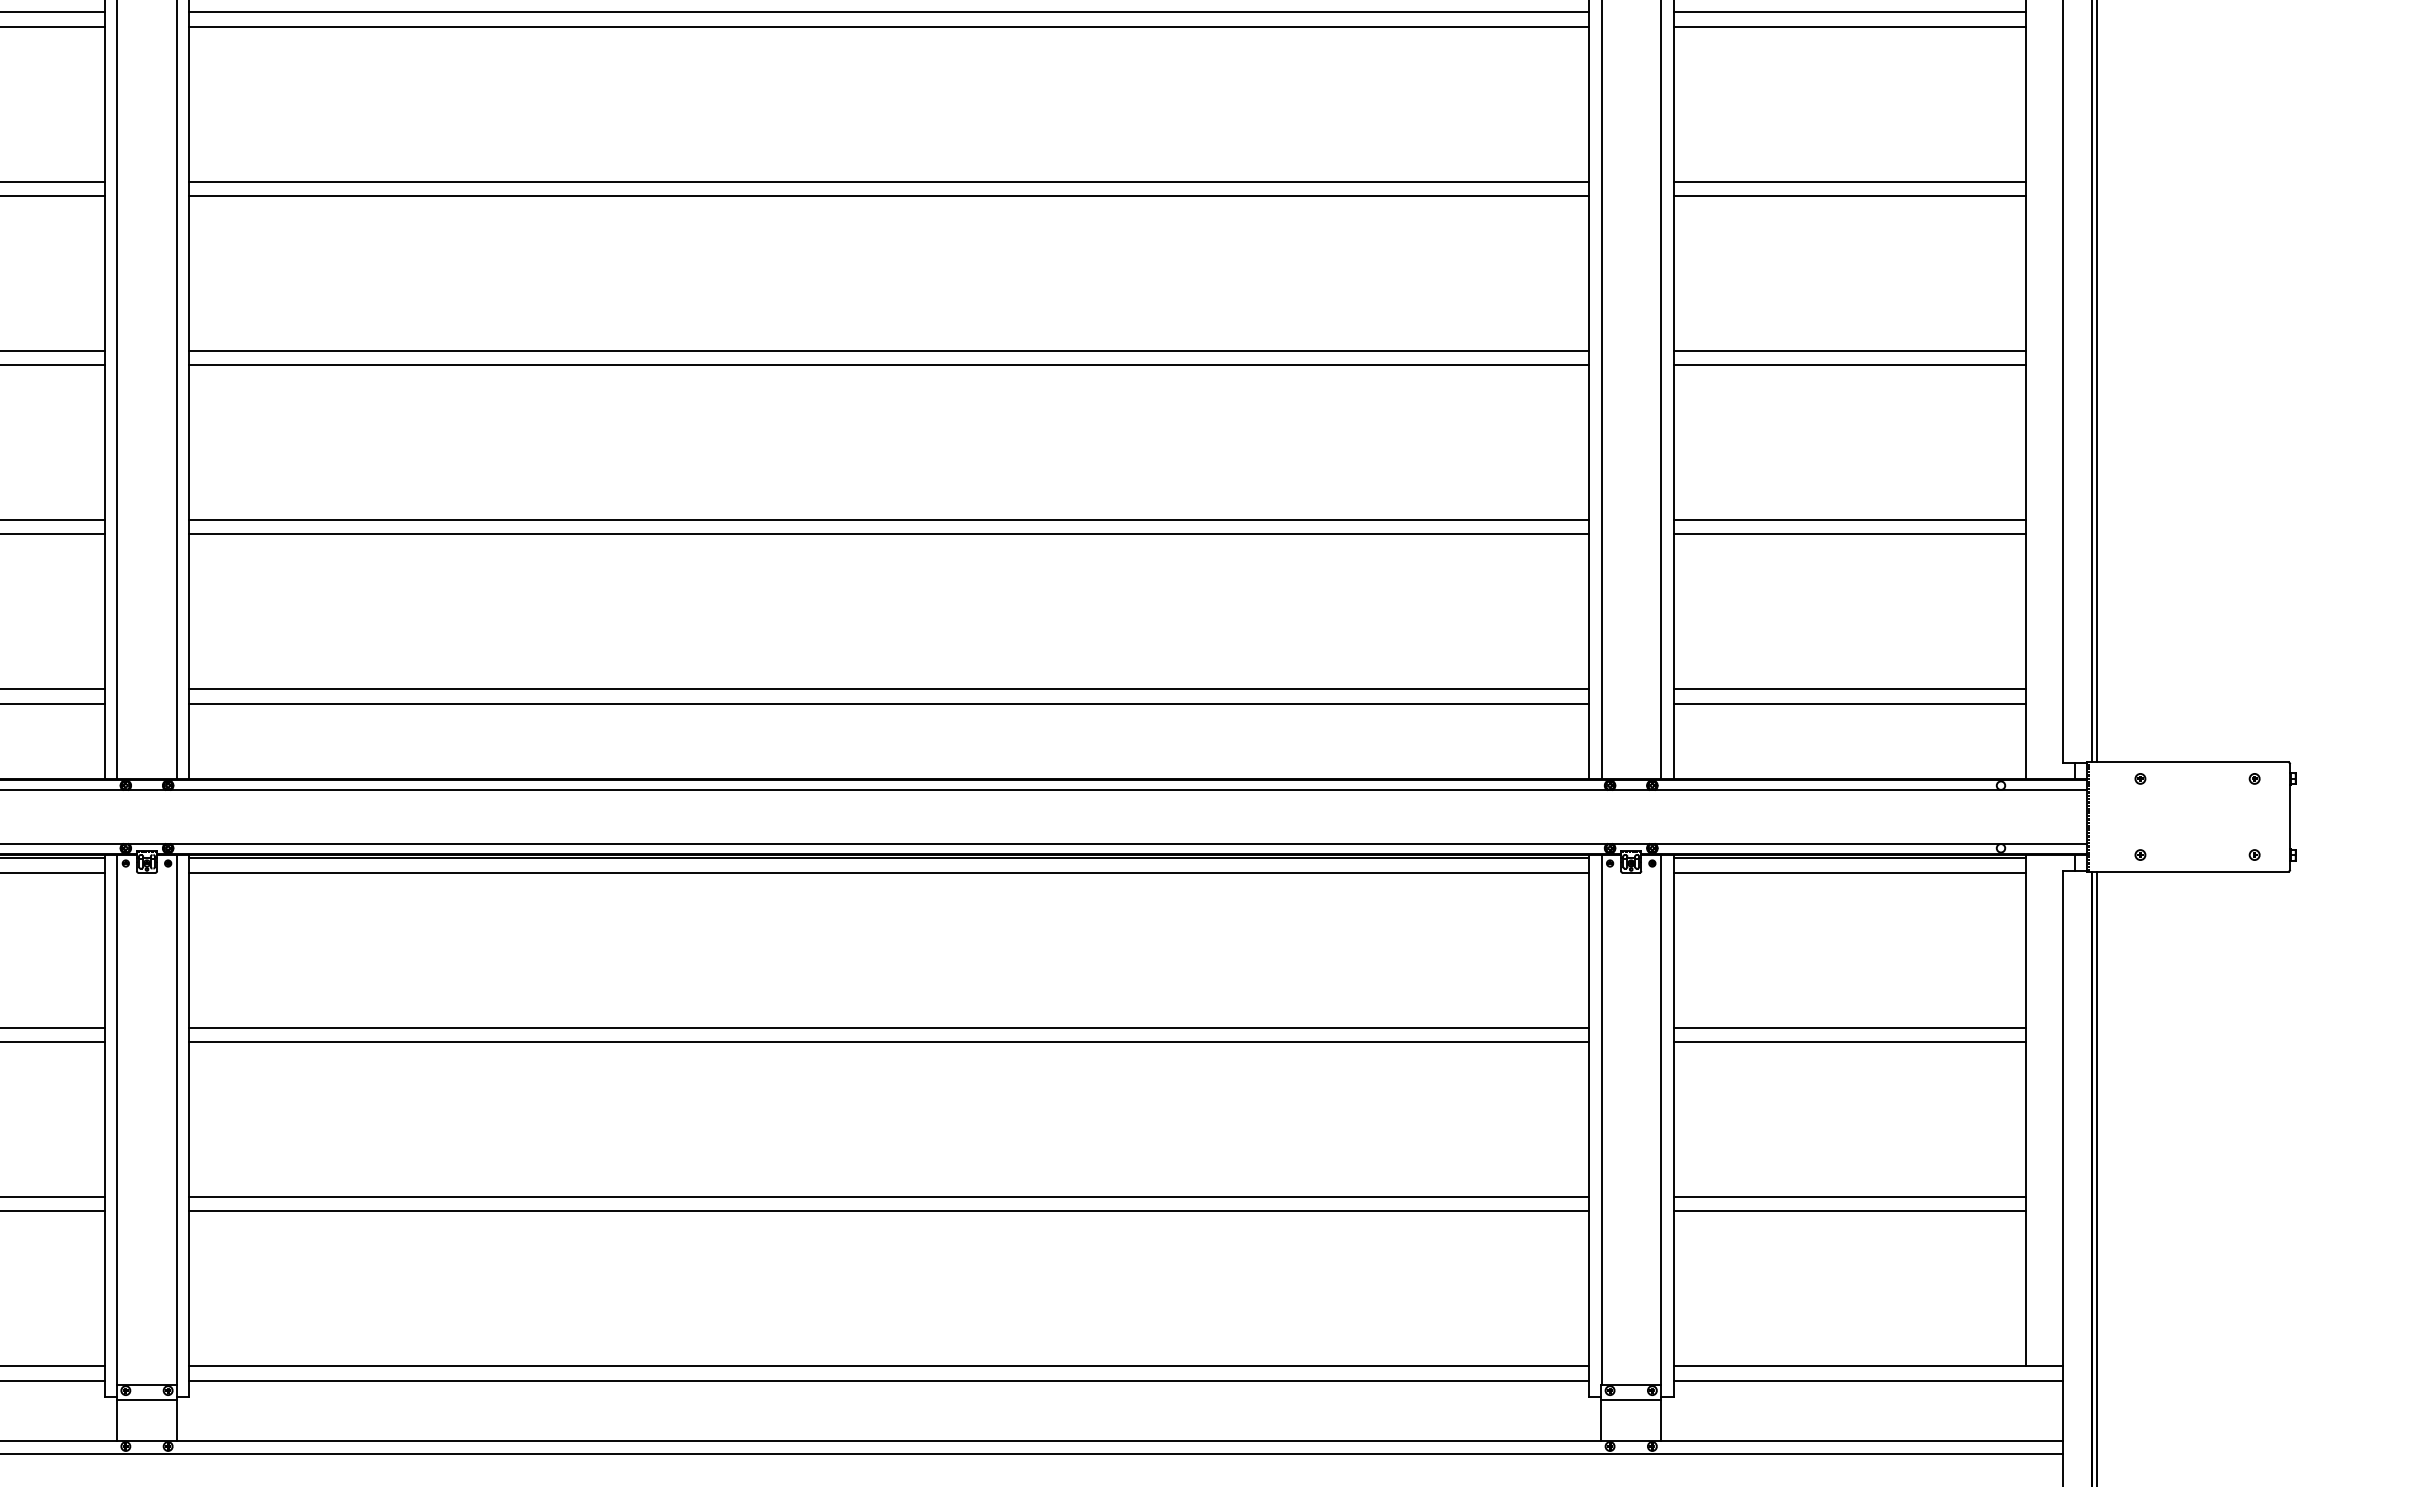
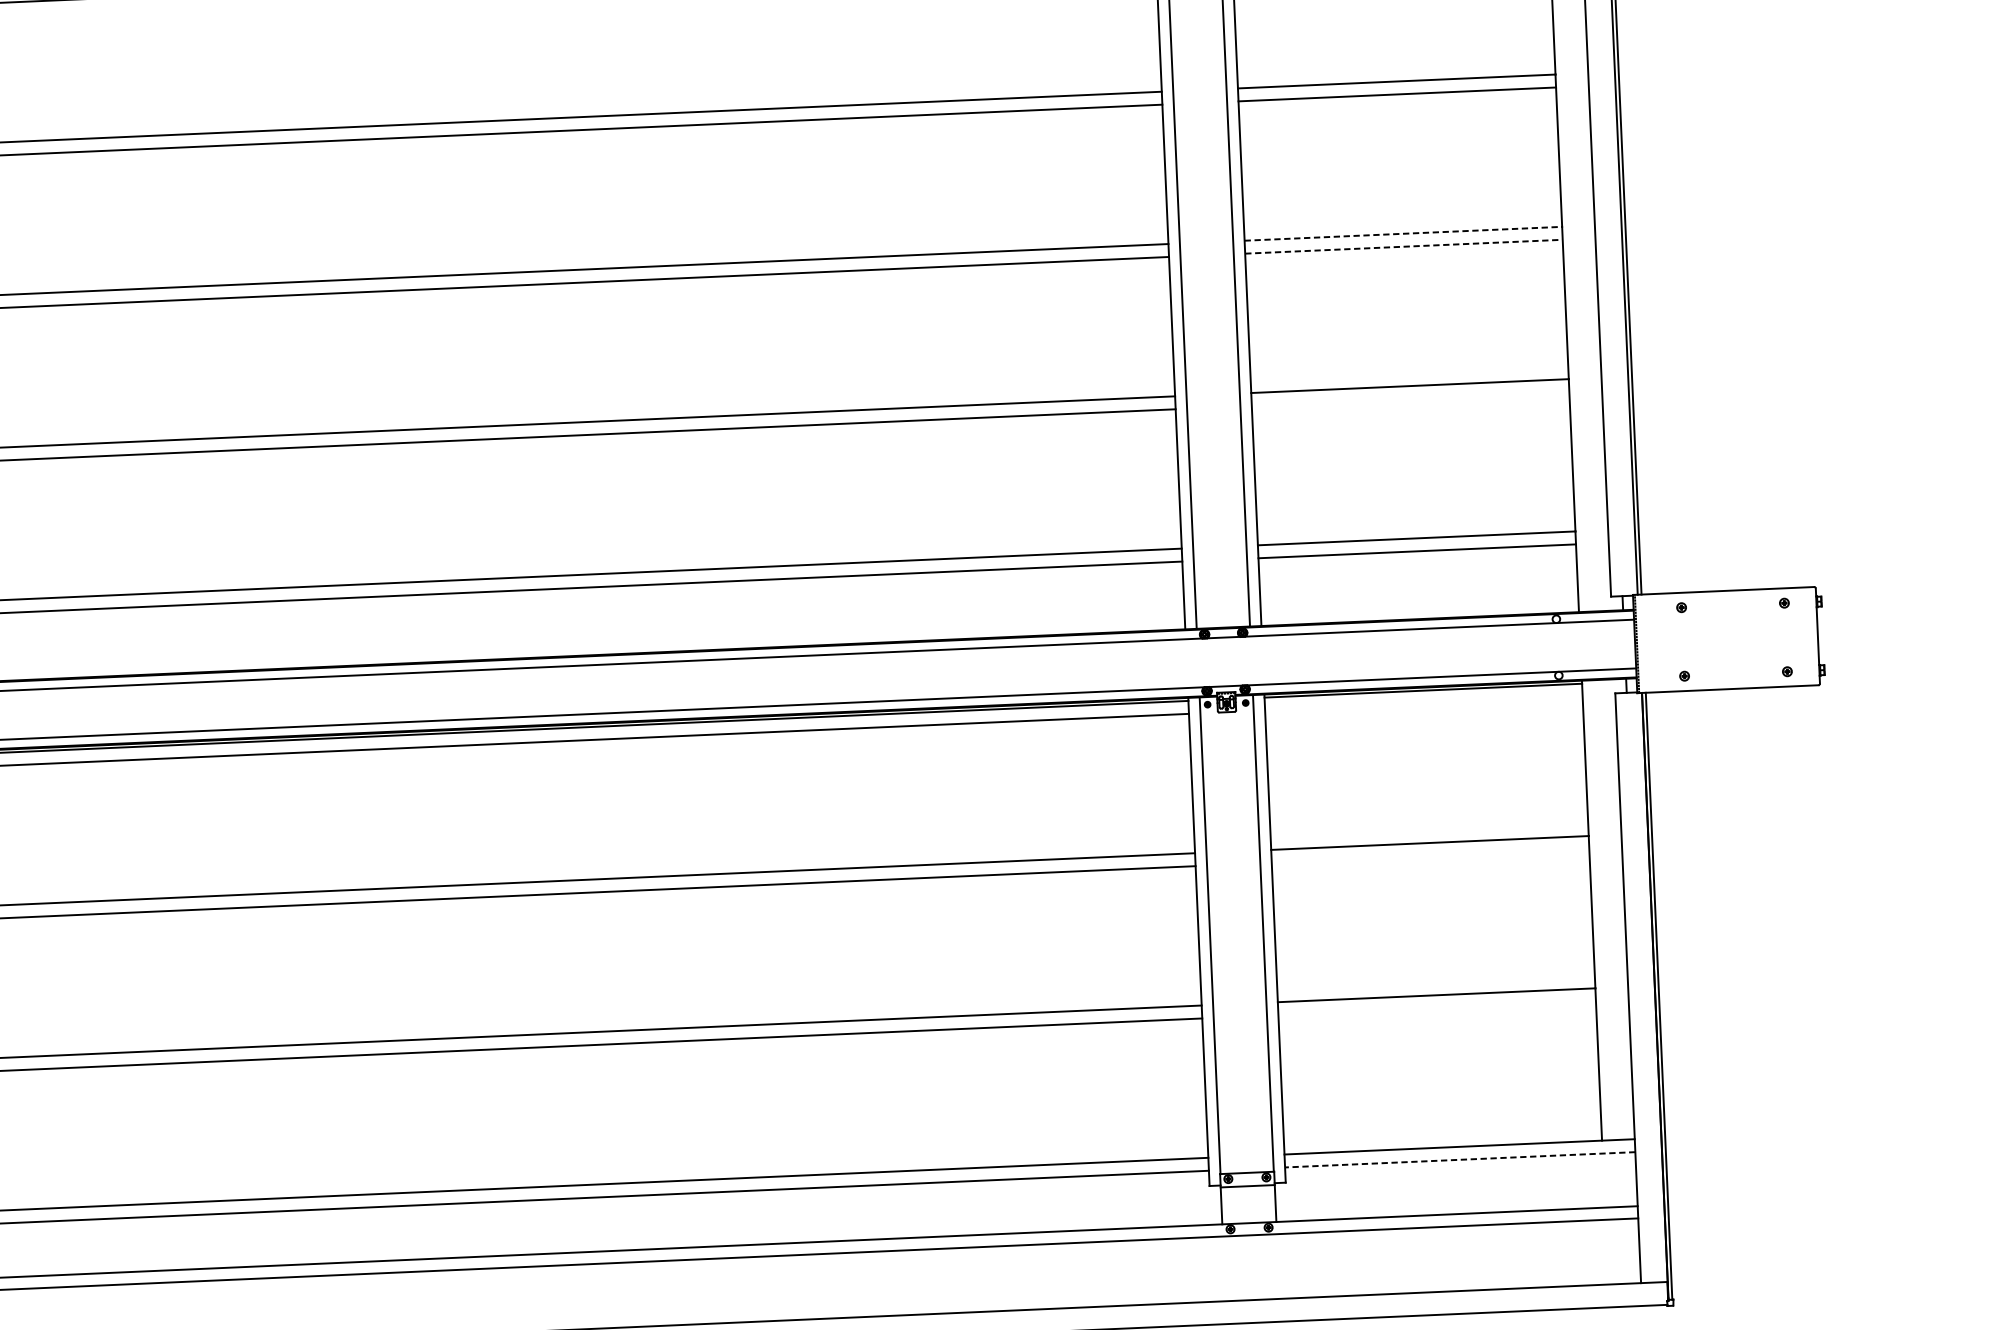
line: (1850, 350) -> (1403, 233), solid -> dashed
line: (1850, 365) -> (1404, 247), solid -> dashed
line: (1849, 534) -> (1410, 399), removed
line: (1849, 872) -> (1423, 703), removed
line: (1849, 1042) -> (1430, 856), removed
line: (1849, 1211) -> (1436, 1008), removed
line: (1868, 1380) -> (1460, 1159), solid -> dashed

